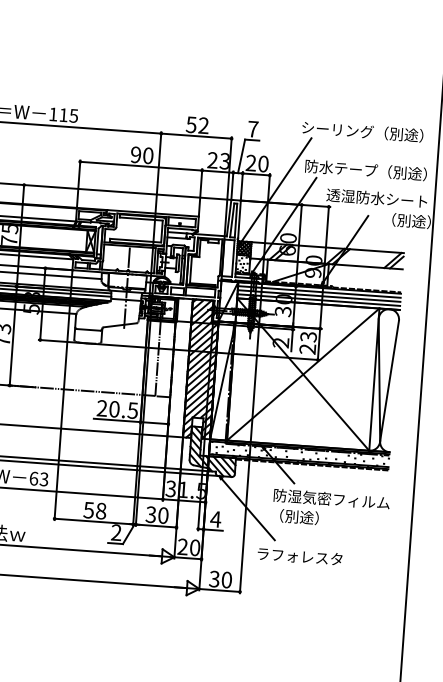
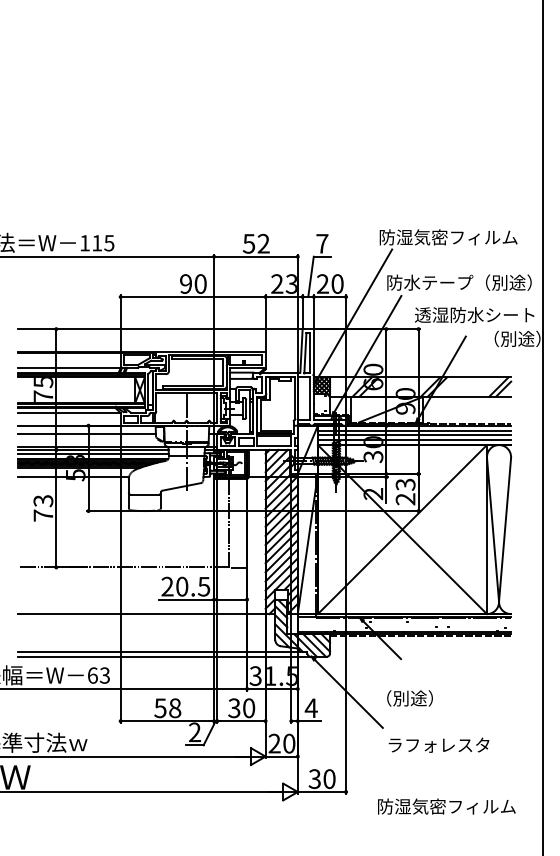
text: (362, 131) -> (451, 237), シーリング（別途） -> 防湿気密フィルム
text: (331, 499) -> (446, 806), moved
text: (299, 556) -> (438, 744), moved

